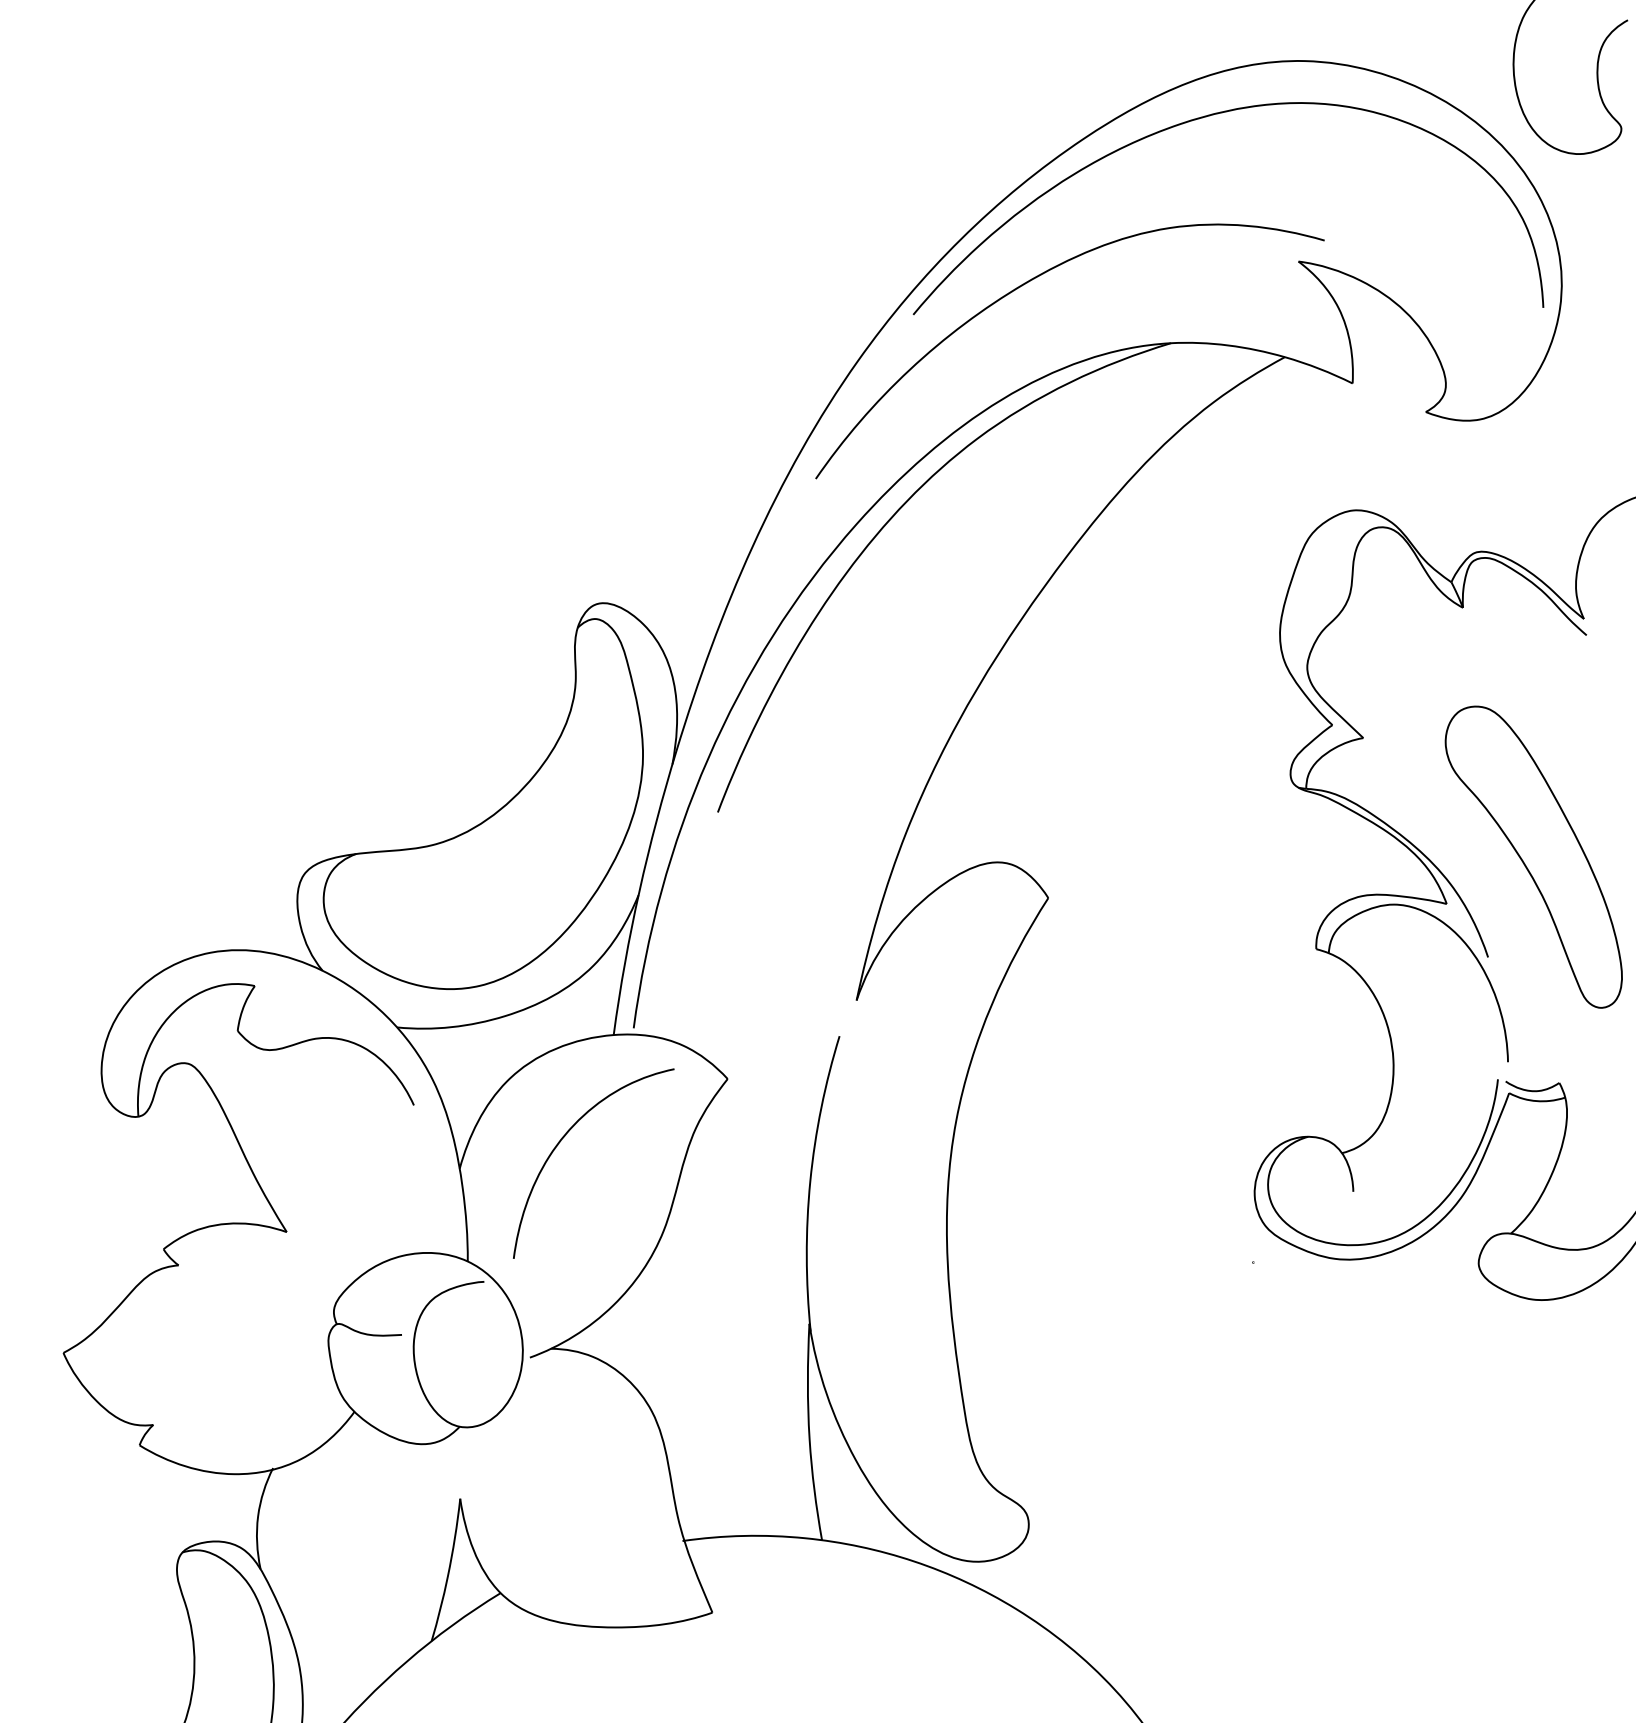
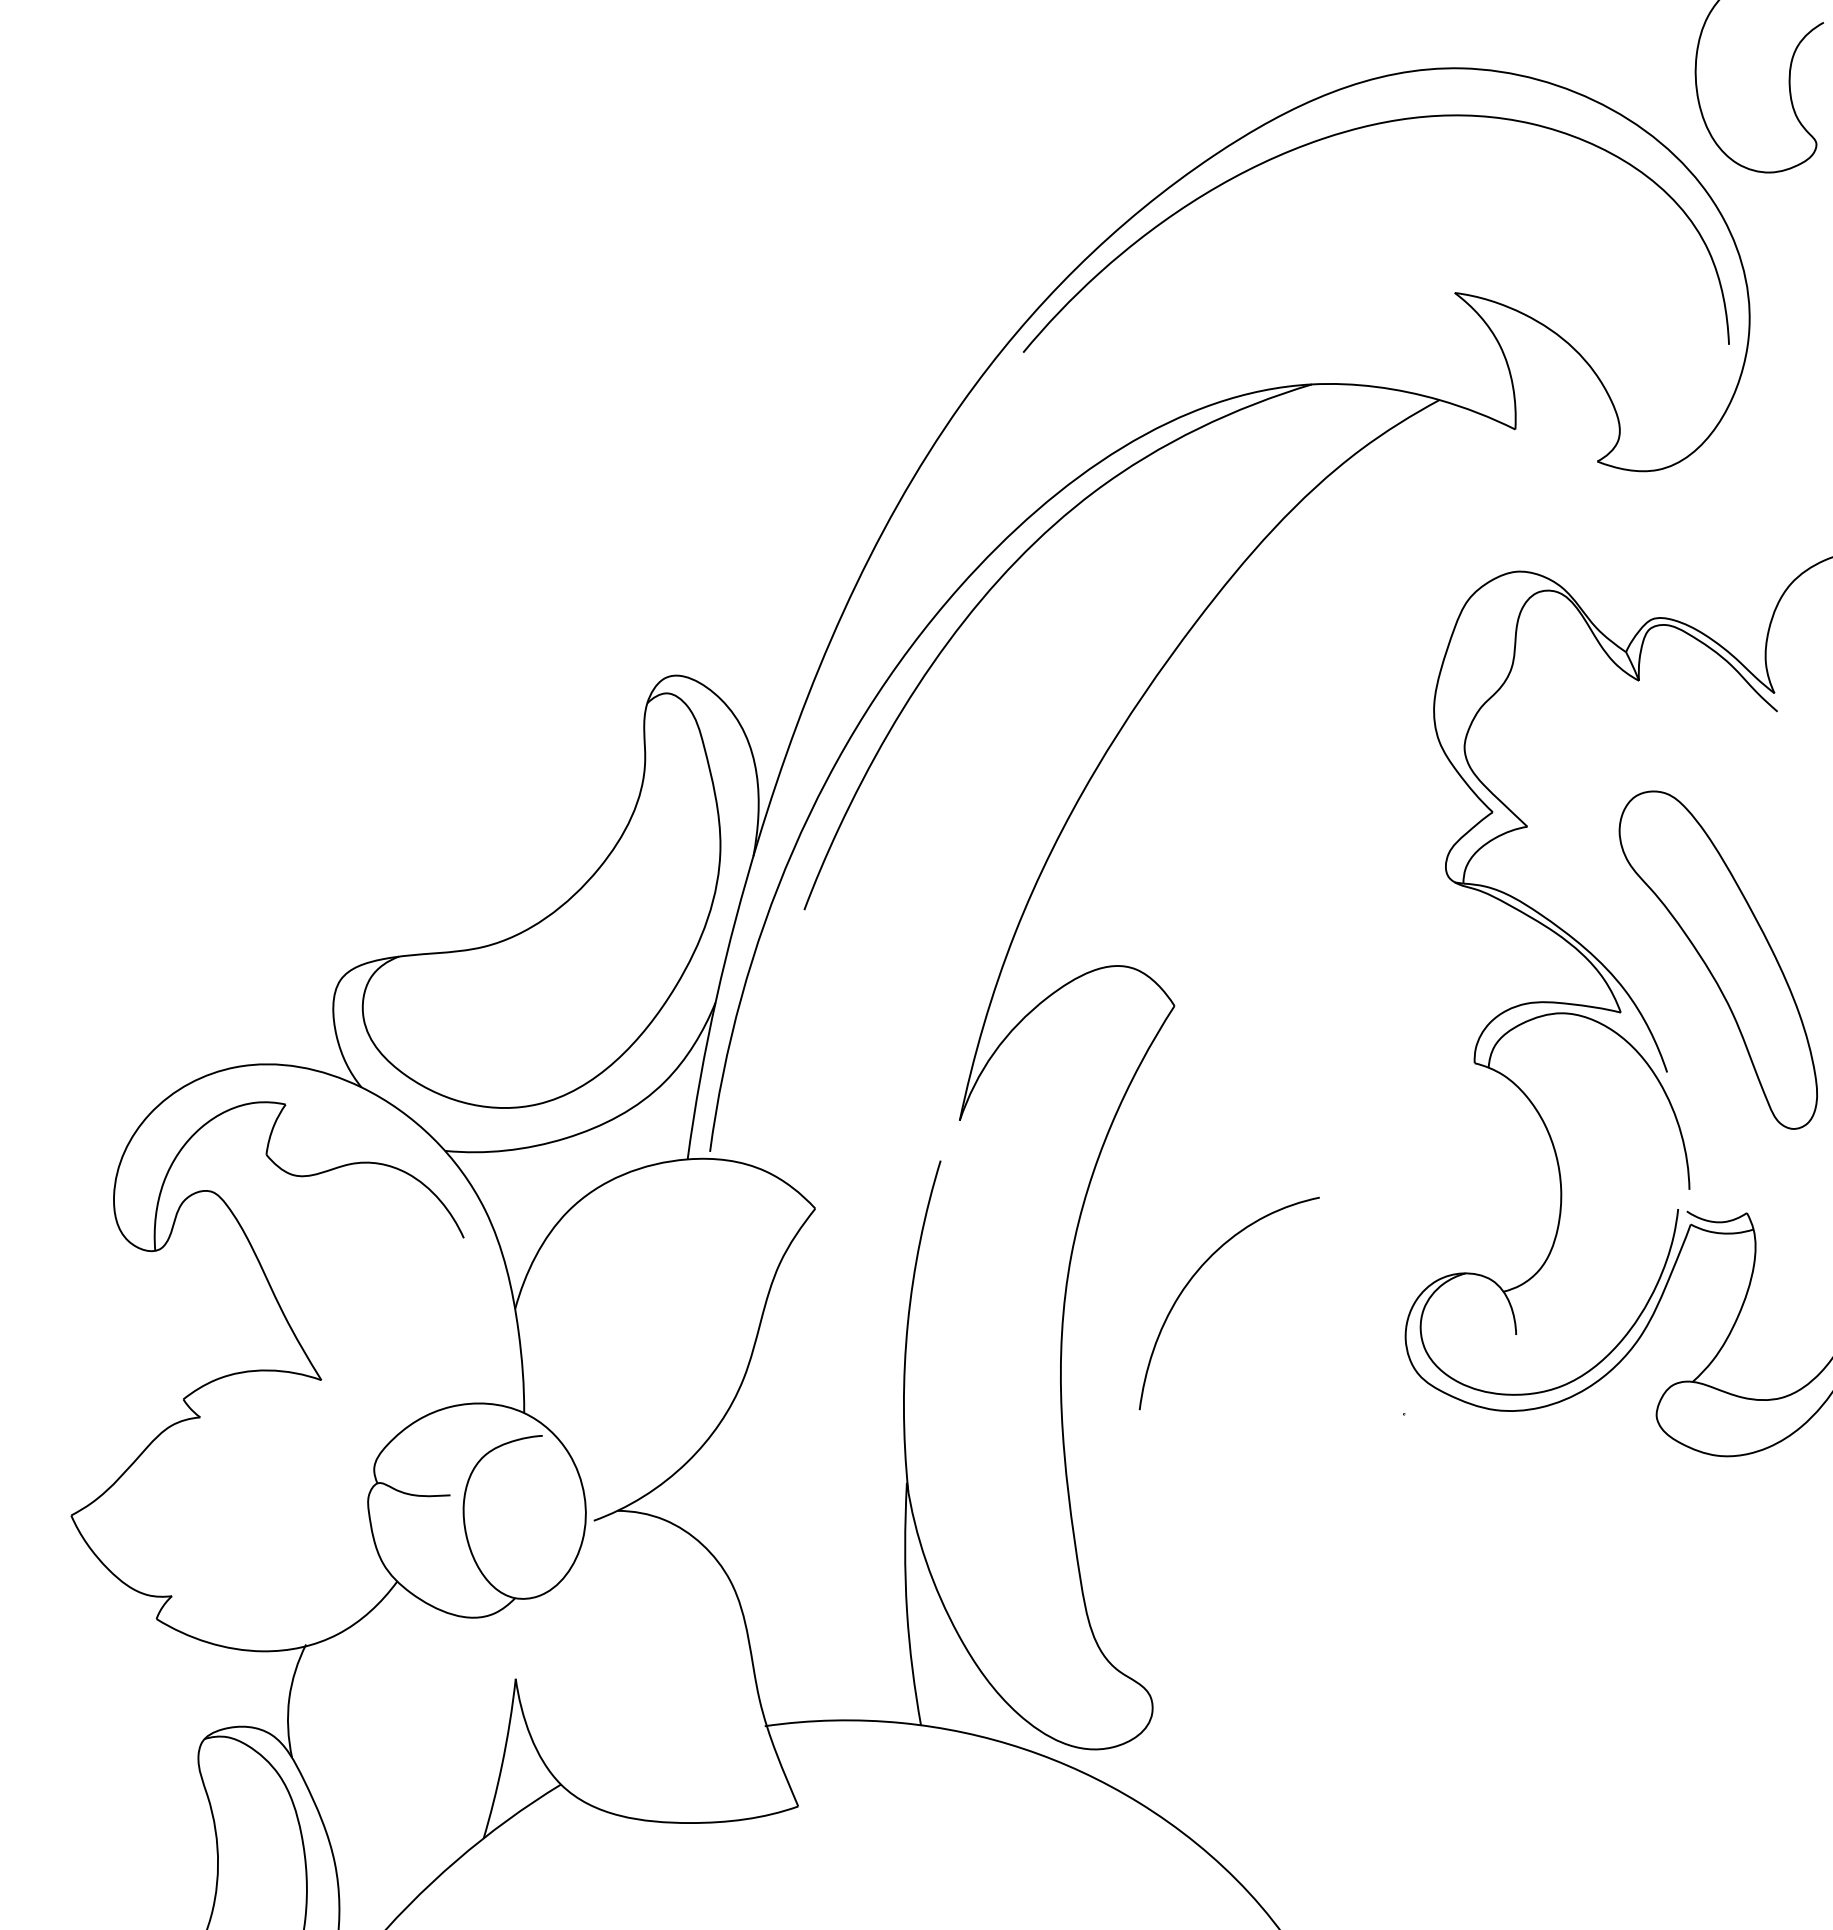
curve: (1030, 281) -> (1154, 315), removed
curve: (563, 1138) -> (1195, 1275), moved

